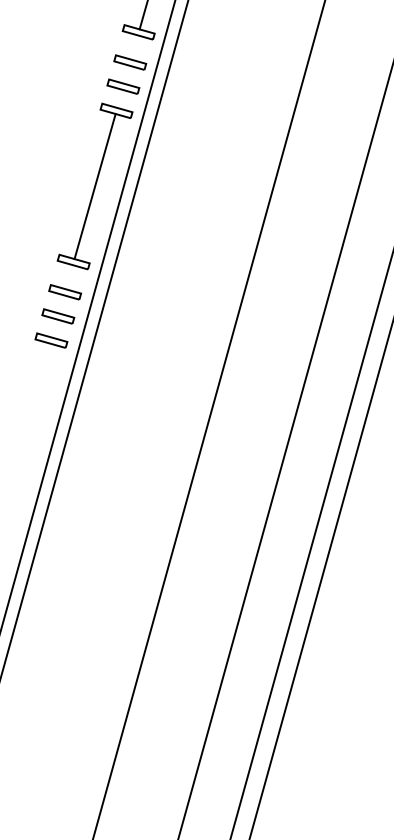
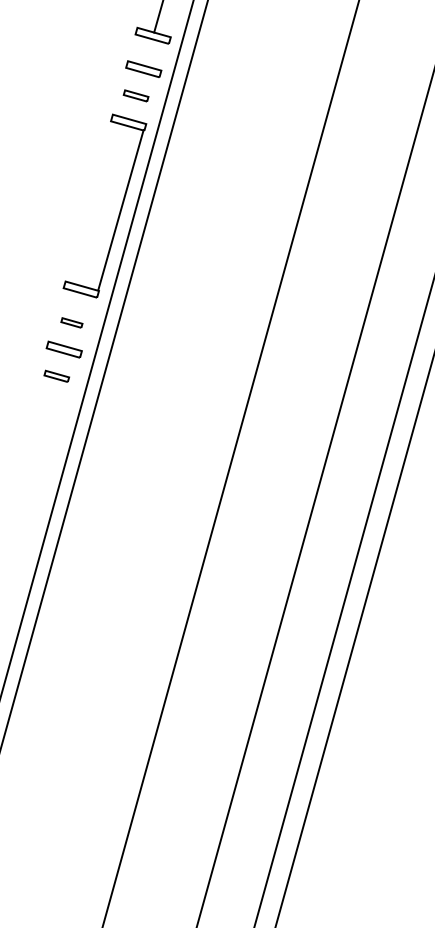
part: (122, 86) -> (135, 95), size x0.7
line: (94, 186) -> (120, 210), moved
part: (64, 291) -> (71, 322), size x0.6
part: (51, 340) -> (56, 376), size x0.7

